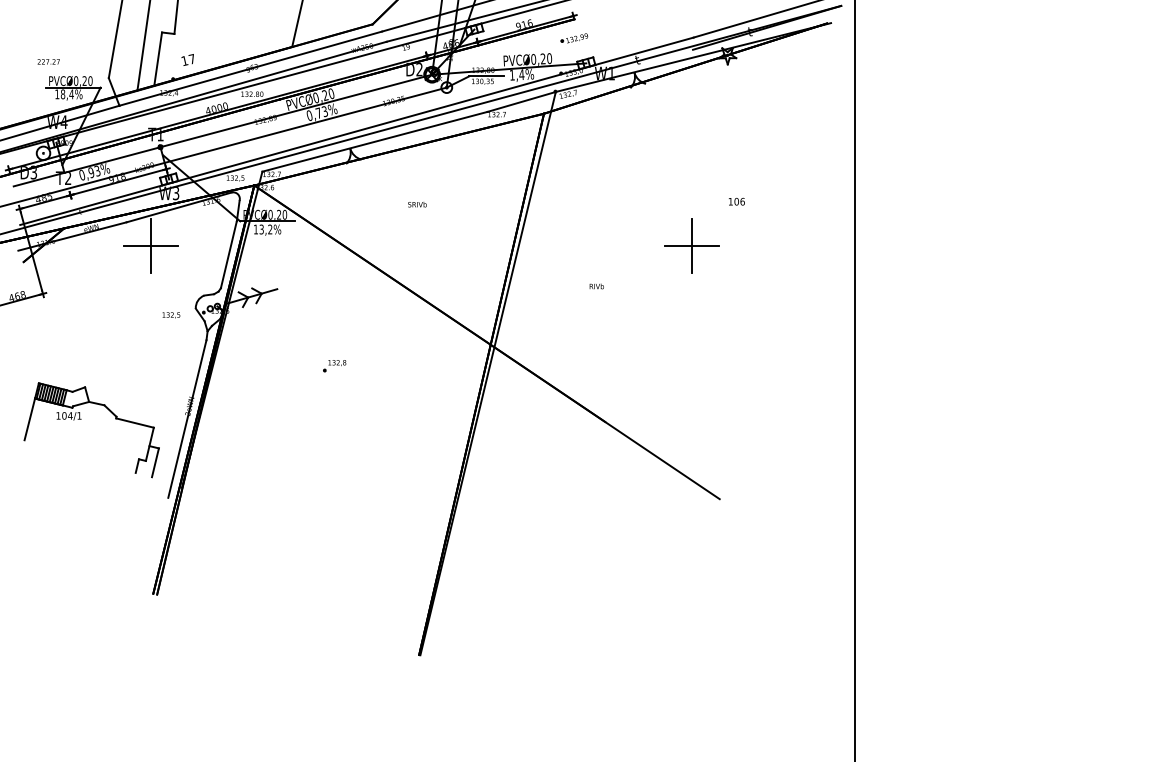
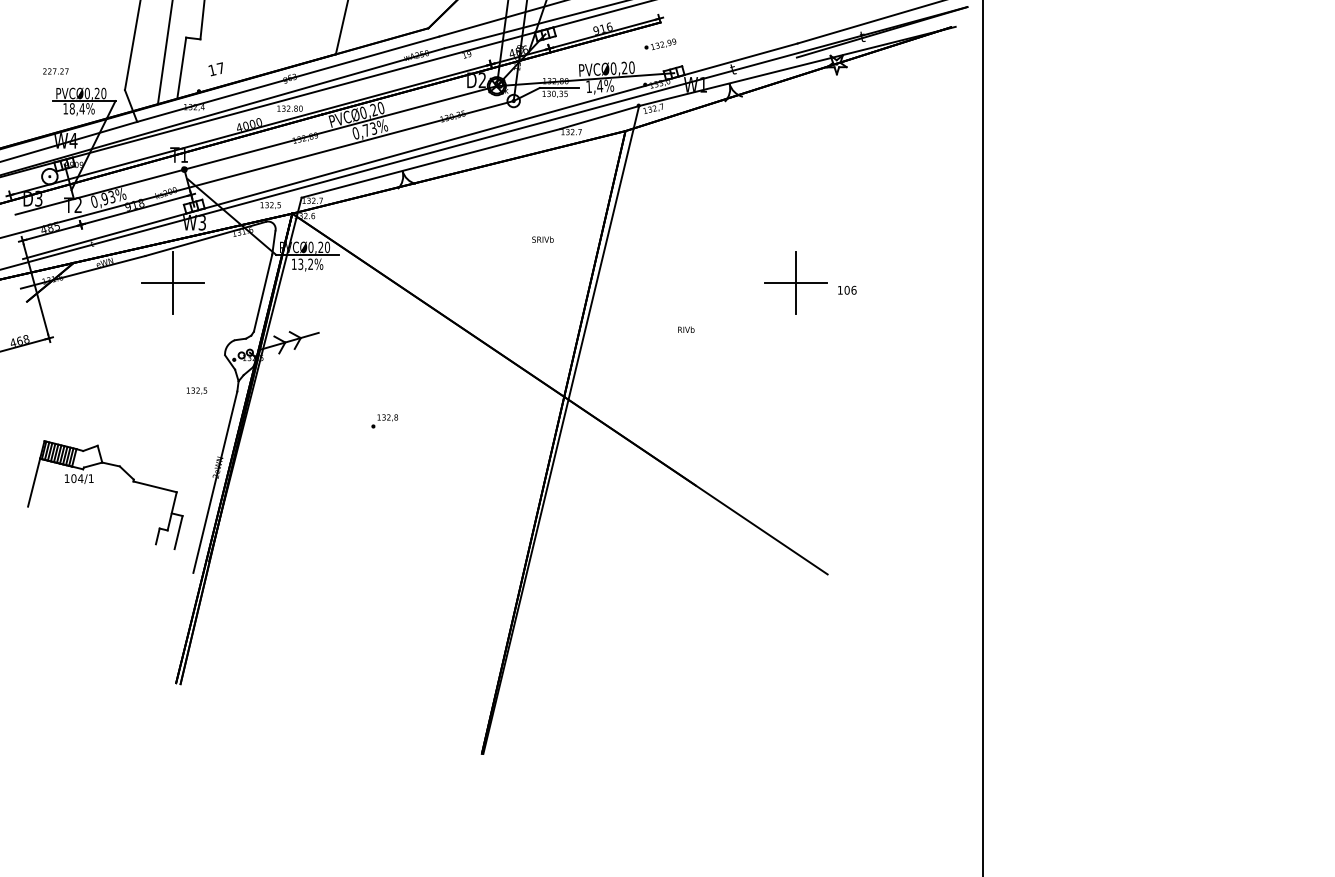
text: (736, 201) -> (847, 289), moved
text: (417, 204) -> (542, 239), moved
text: (171, 314) -> (196, 390), moved

